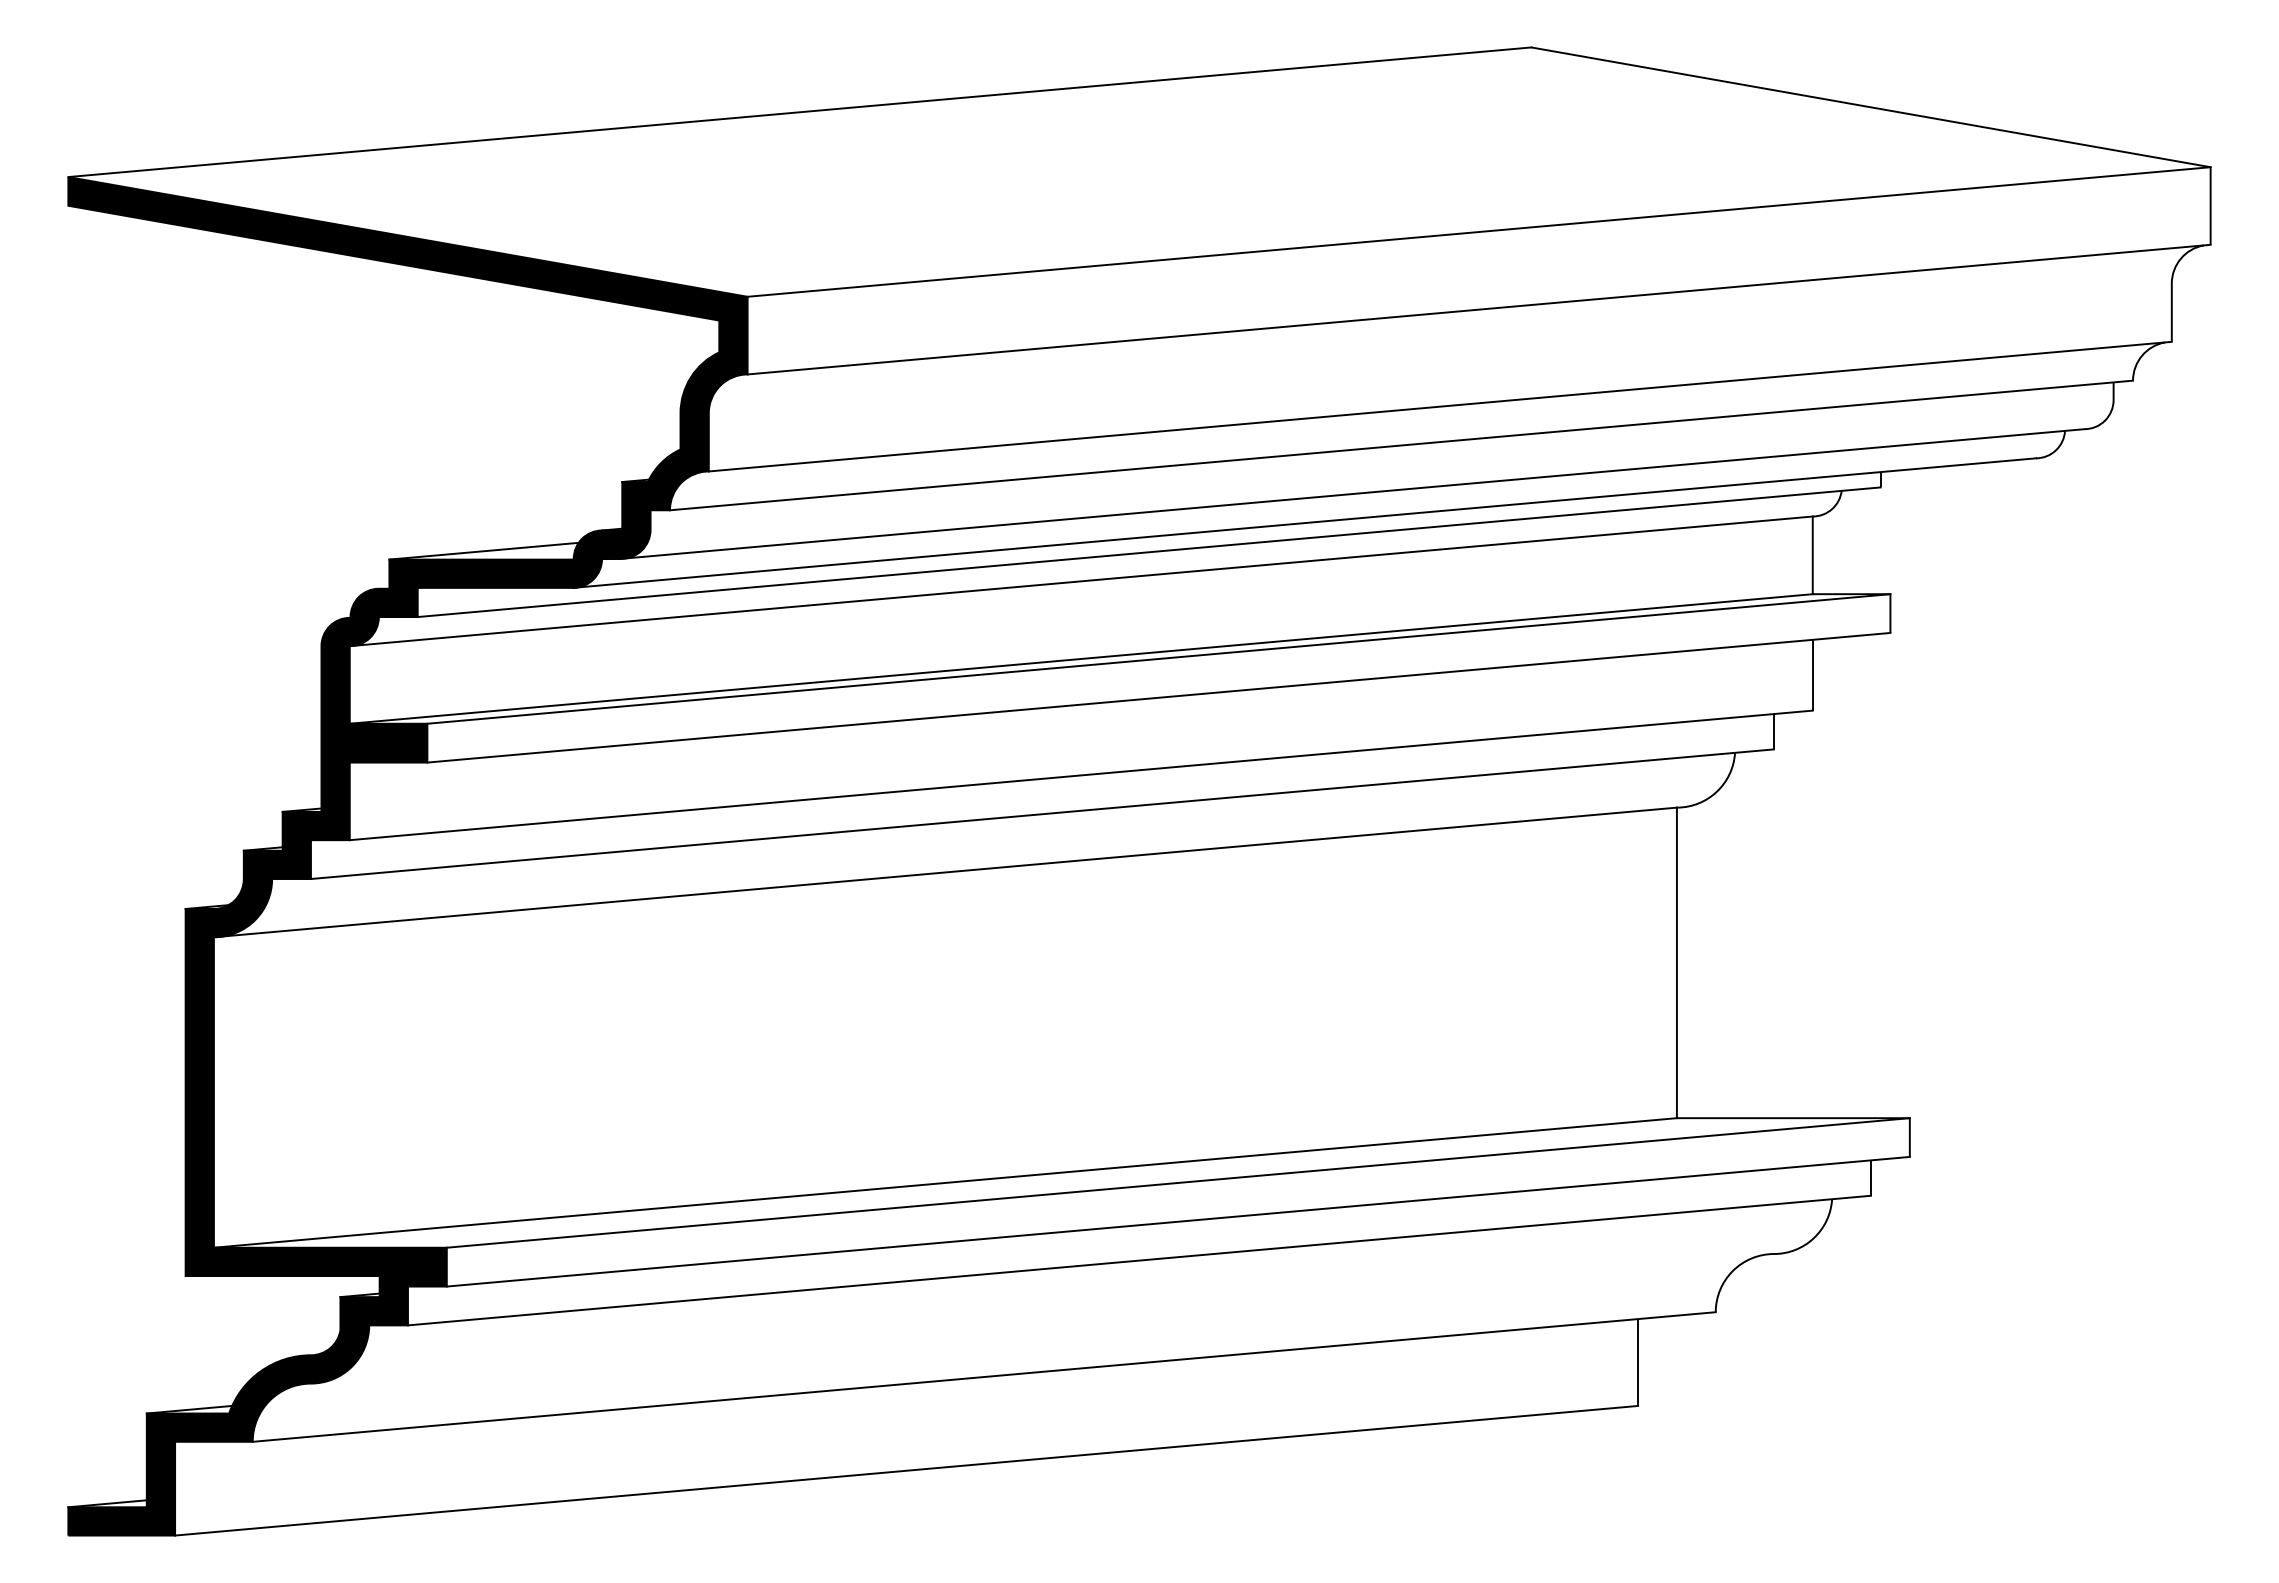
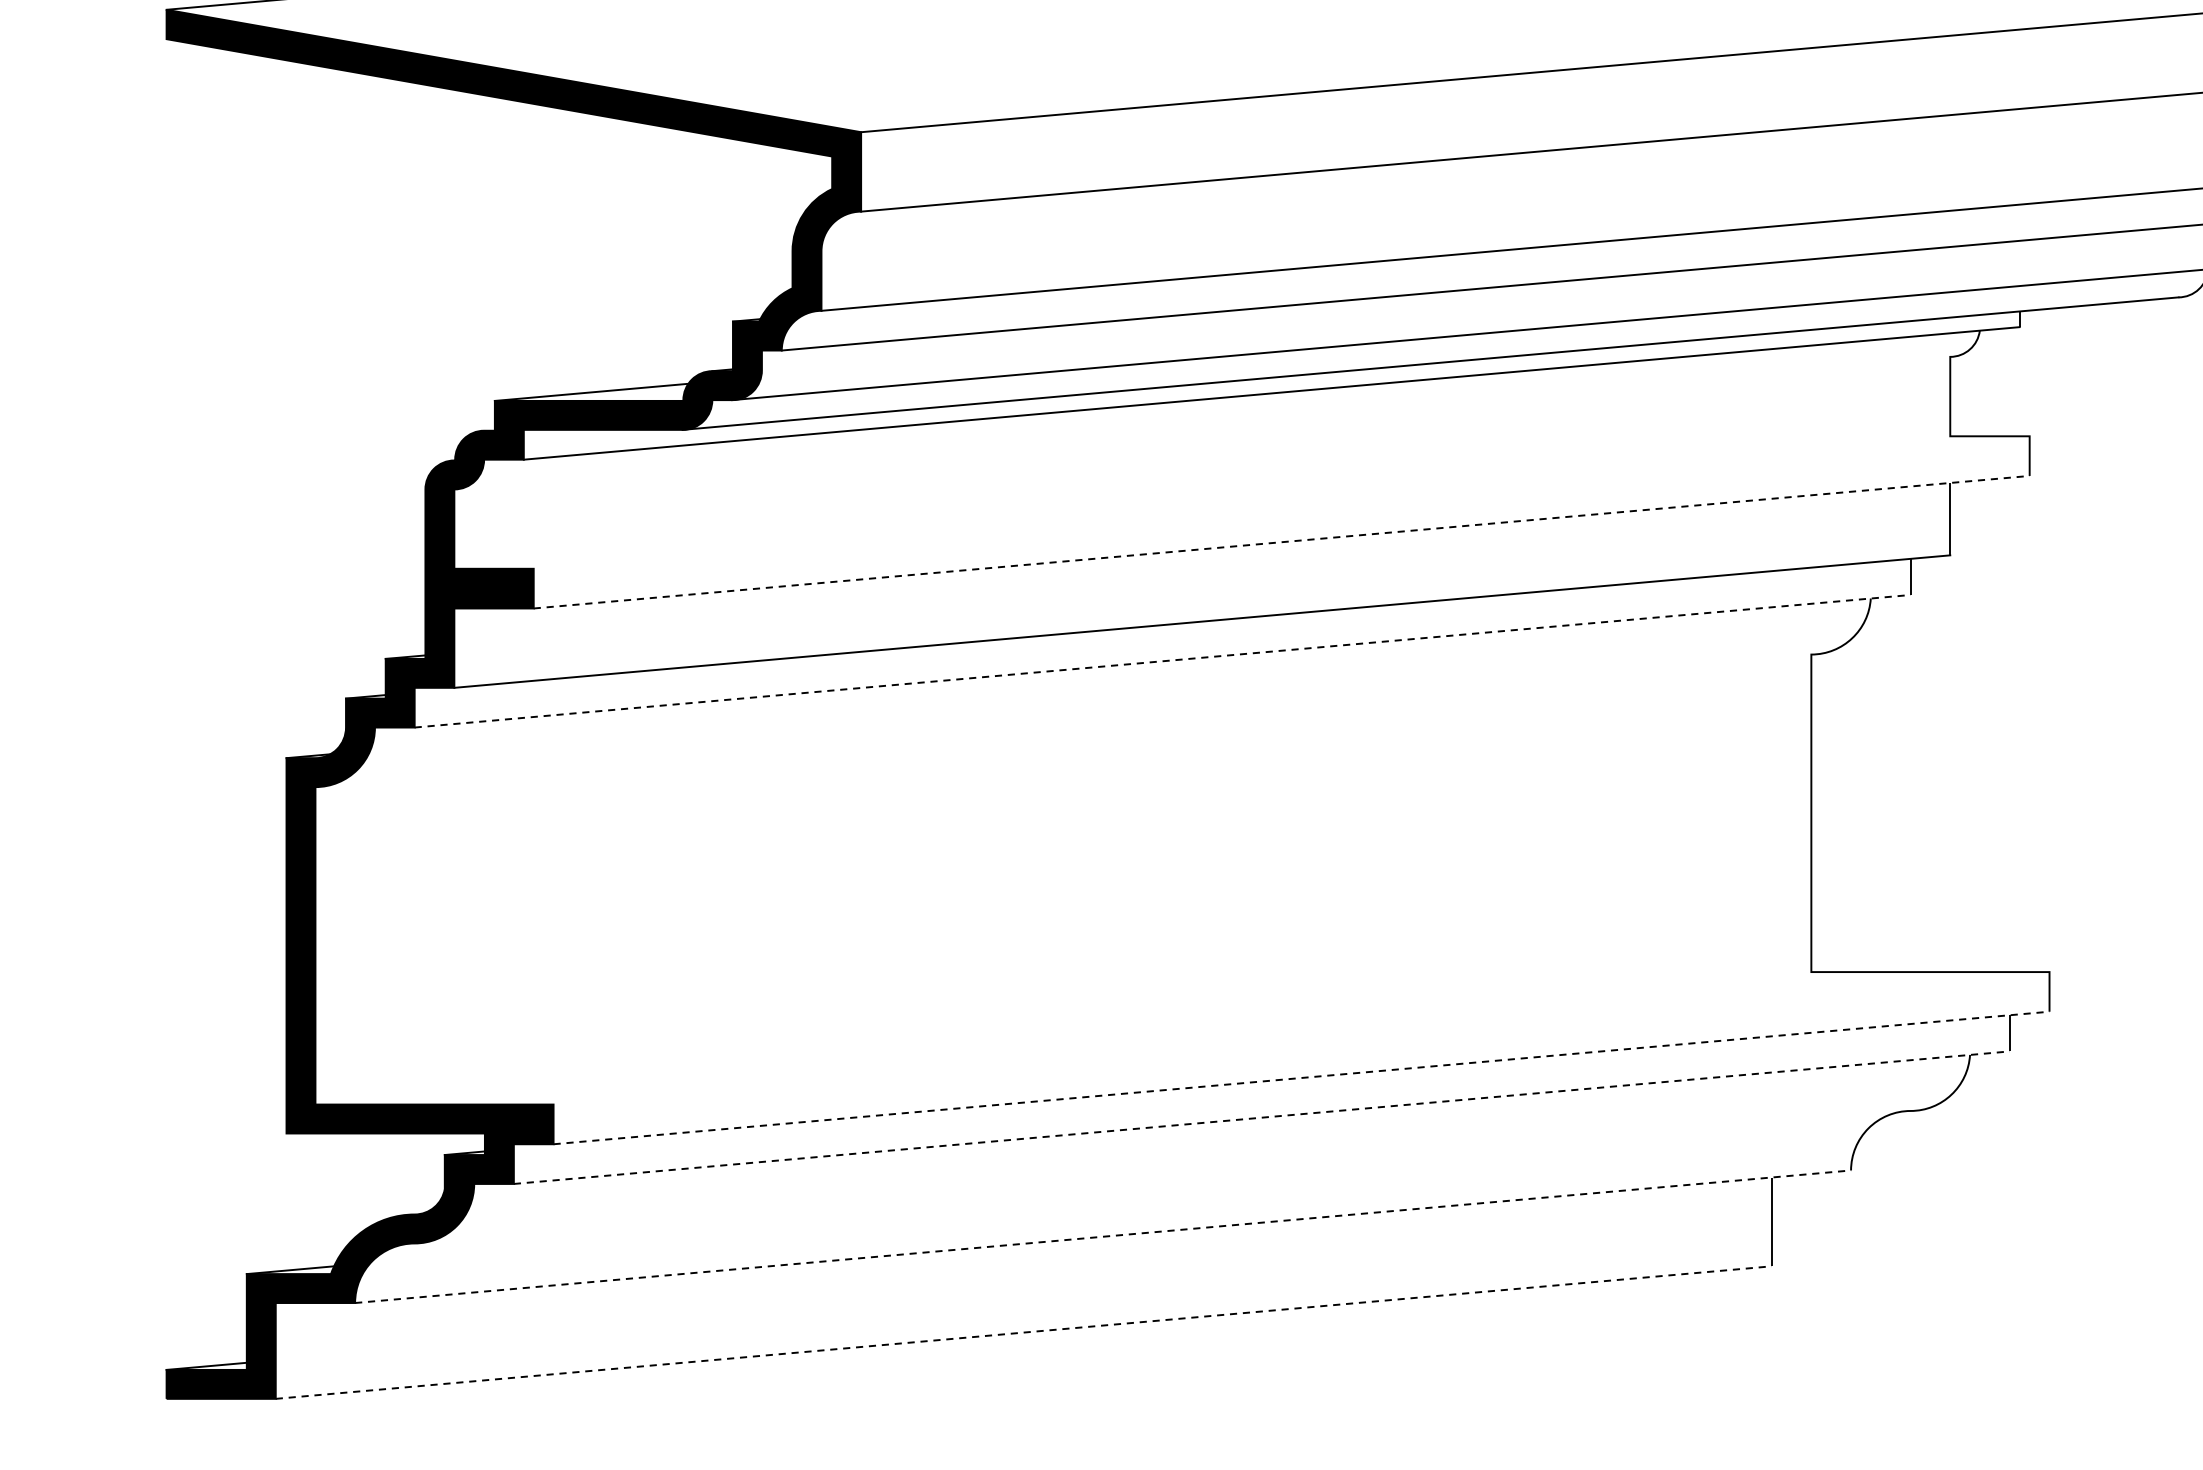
line: (1080, 581) -> (1201, 423), removed
line: (1080, 658) -> (1201, 502), removed
line: (1158, 658) -> (1281, 502), removed
line: (1159, 697) -> (1282, 541), solid -> dashed
line: (1042, 814) -> (1162, 661), solid -> dashed
line: (944, 872) -> (1062, 720), removed
line: (944, 1182) -> (1062, 1037), removed
line: (1177, 1182) -> (1300, 1037), removed
line: (1178, 1221) -> (1301, 1077), solid -> dashed
line: (1139, 1260) -> (1261, 1117), solid -> dashed
line: (984, 1376) -> (1103, 1236), solid -> dashed
line: (907, 1470) -> (1024, 1332), solid -> dashed

